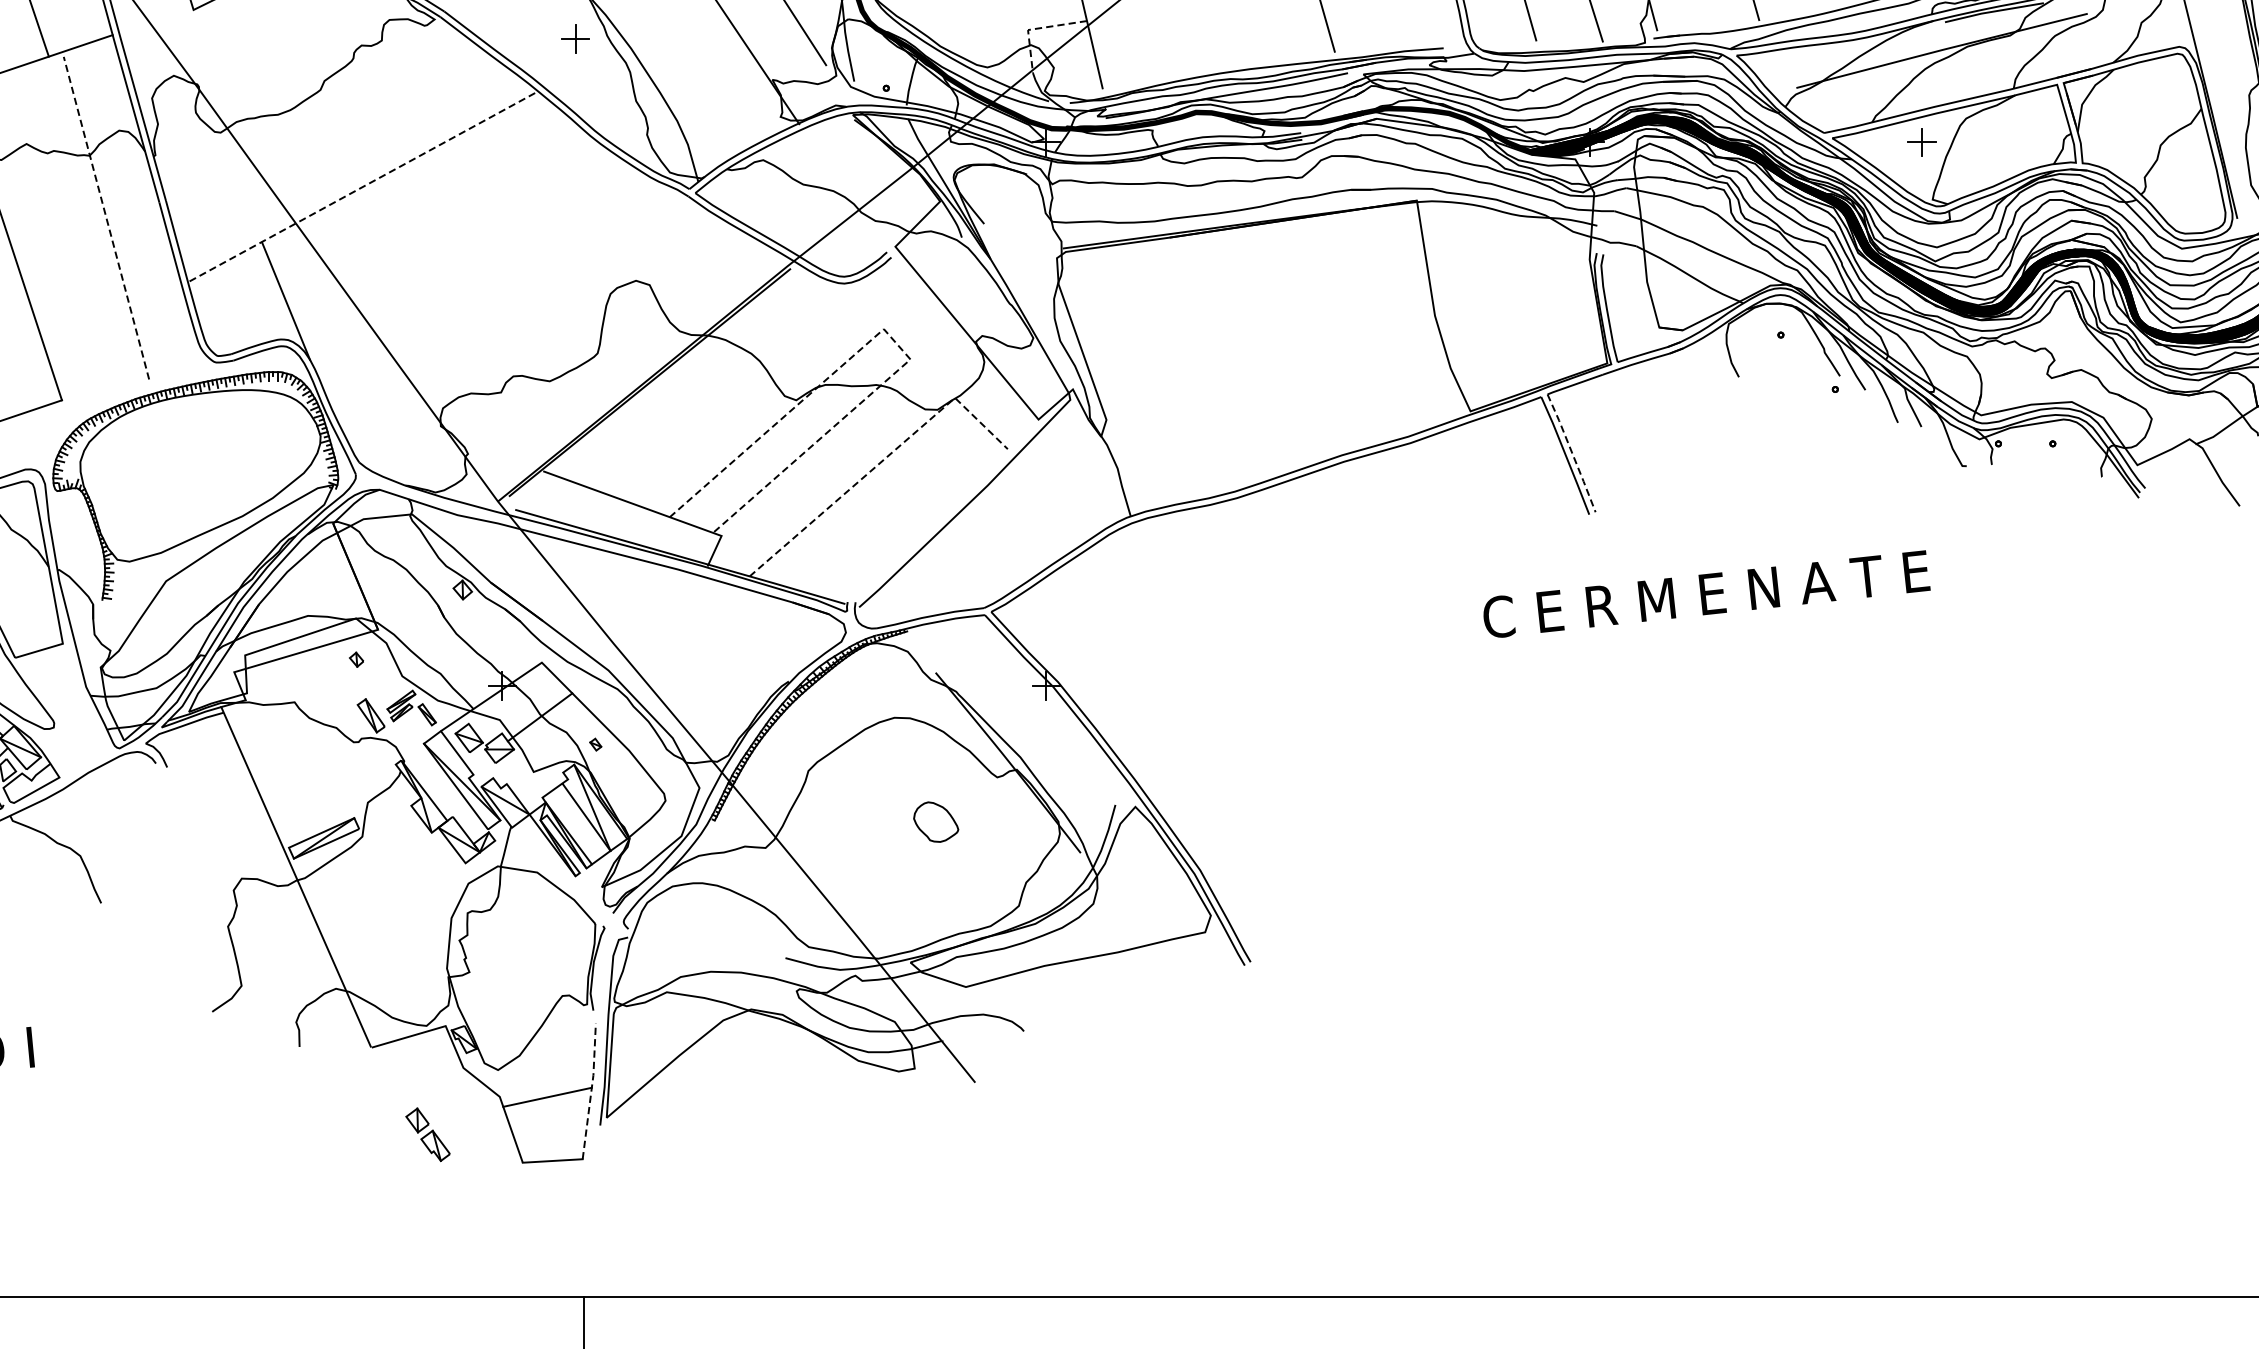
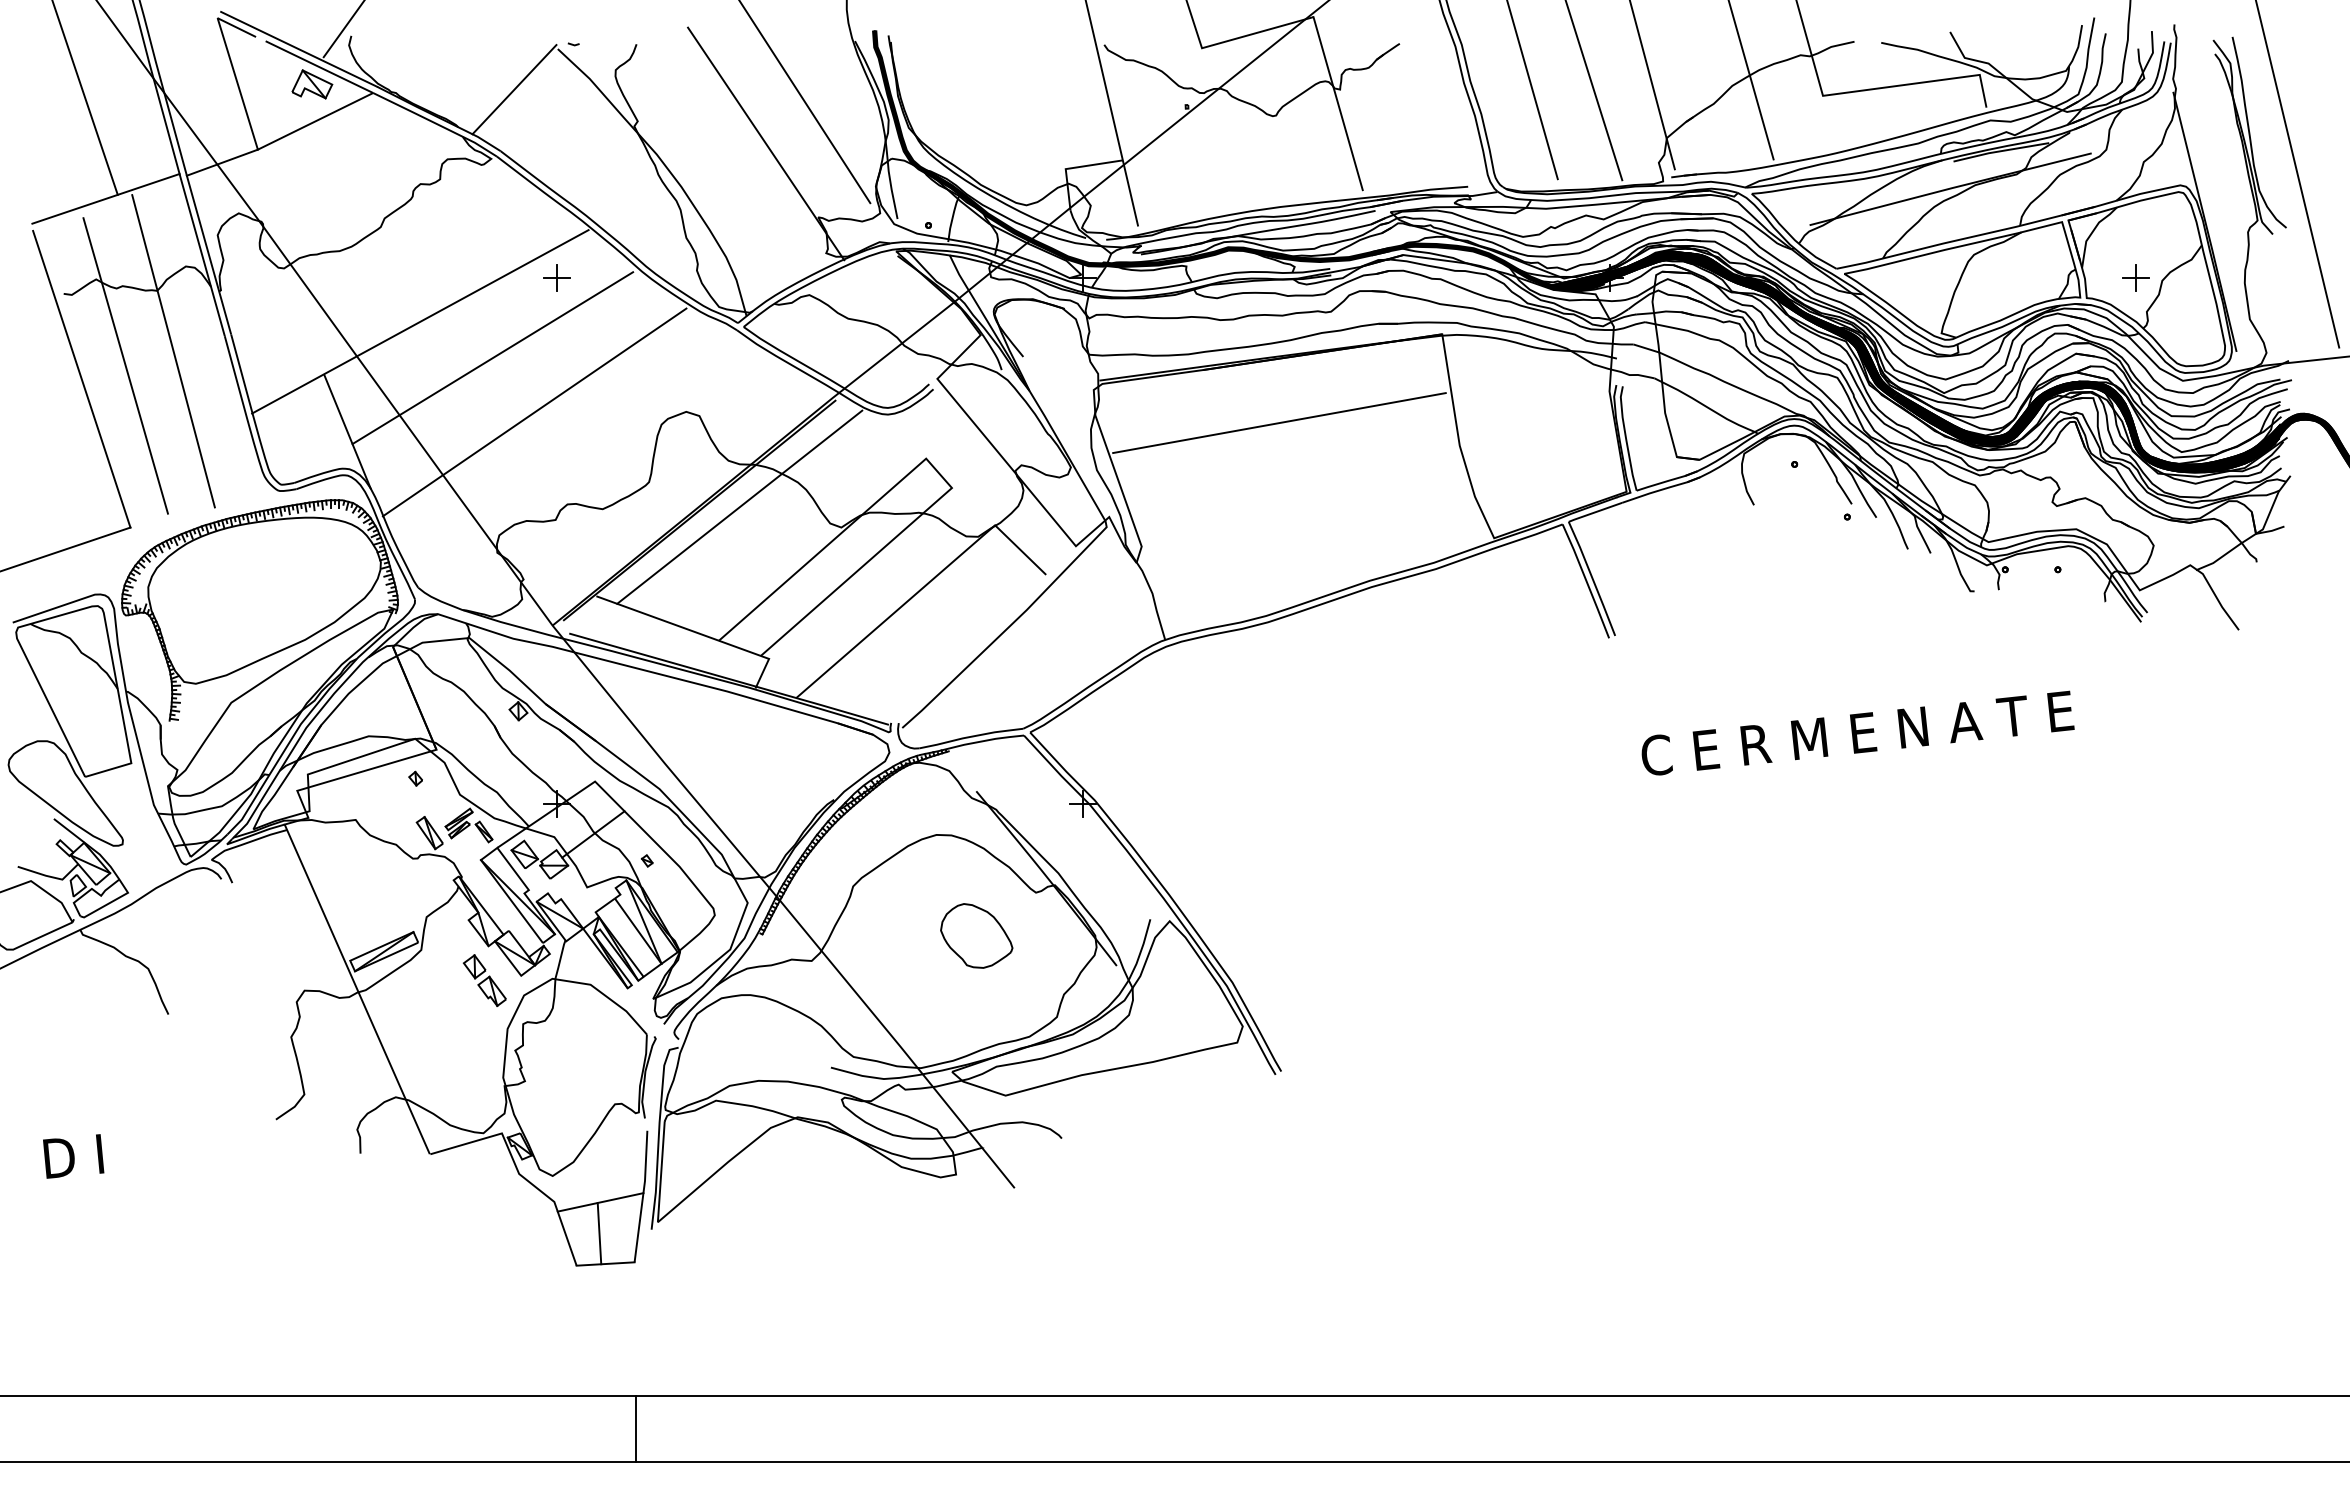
line: (156, 23) -> (221, 162), added
line: (1034, 29) -> (1072, 168), dashed -> solid
part: (575, 38) -> (556, 277), moved
part: (1921, 142) -> (2135, 277), moved
line: (361, 187) -> (420, 321), dashed -> solid
line: (106, 218) -> (173, 351), dashed -> solid
line: (435, 225) -> (492, 358), added
line: (56, 232) -> (125, 365), added
line: (479, 281) -> (534, 412), added
line: (1248, 292) -> (1279, 423), added
line: (890, 337) -> (932, 466), dashed -> solid
line: (691, 378) -> (739, 506), added
line: (1572, 452) -> (1592, 578), dashed -> solid
line: (881, 462) -> (923, 587), dashed -> solid
text: (1706, 593) -> (1857, 732), moved
part: (935, 821) -> (976, 935), size x1.67
line: (591, 1090) -> (643, 1195), dashed -> solid
line: (546, 1129) -> (599, 1233), added
part: (427, 1134) -> (484, 980), moved

